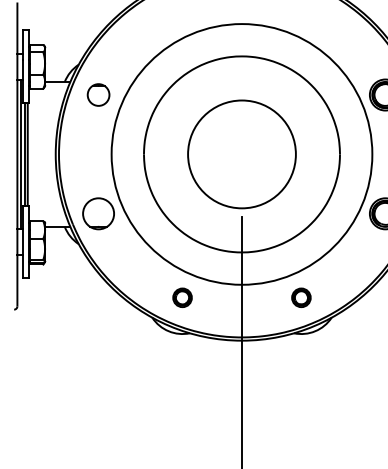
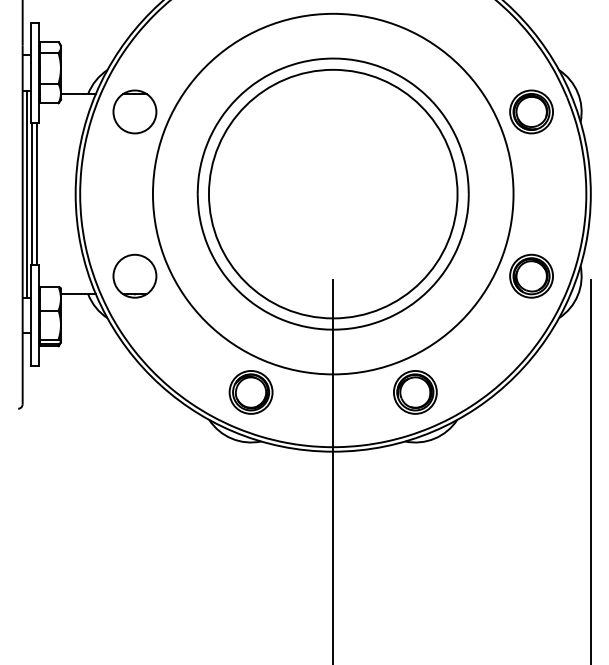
part: (98, 94) -> (134, 111), size x1.43
circle: (241, 153) -> (332, 193), size x1.67
part: (182, 297) -> (250, 392), size x1.67
part: (301, 297) -> (415, 392), size x1.67

